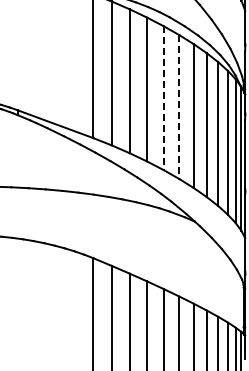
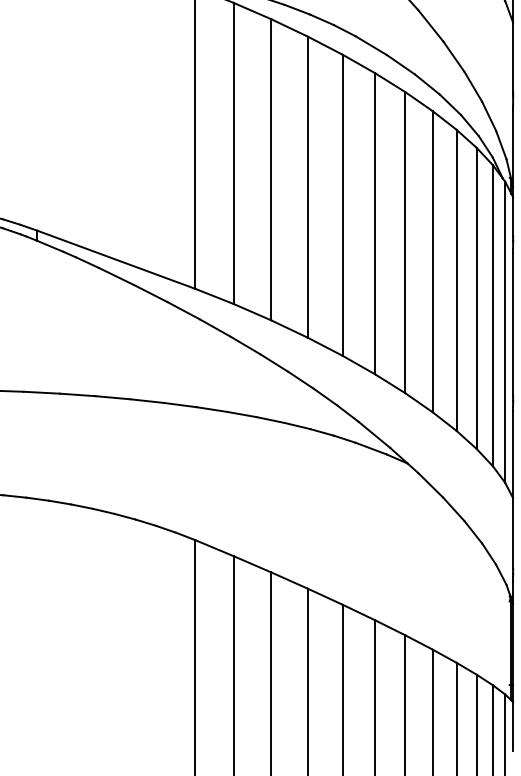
line: (163, 98) -> (342, 205), dashed -> solid
line: (179, 107) -> (375, 224), dashed -> solid

